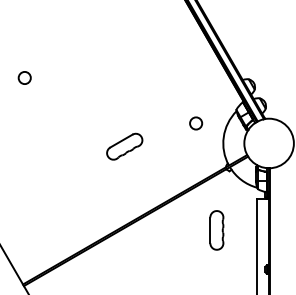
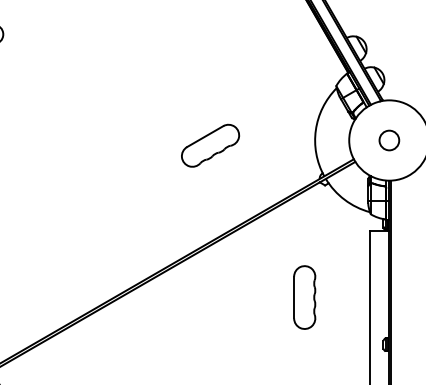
circle: (196, 123) -> (389, 140), moved
part: (124, 146) -> (210, 145), moved
part: (216, 230) -> (304, 297), moved

